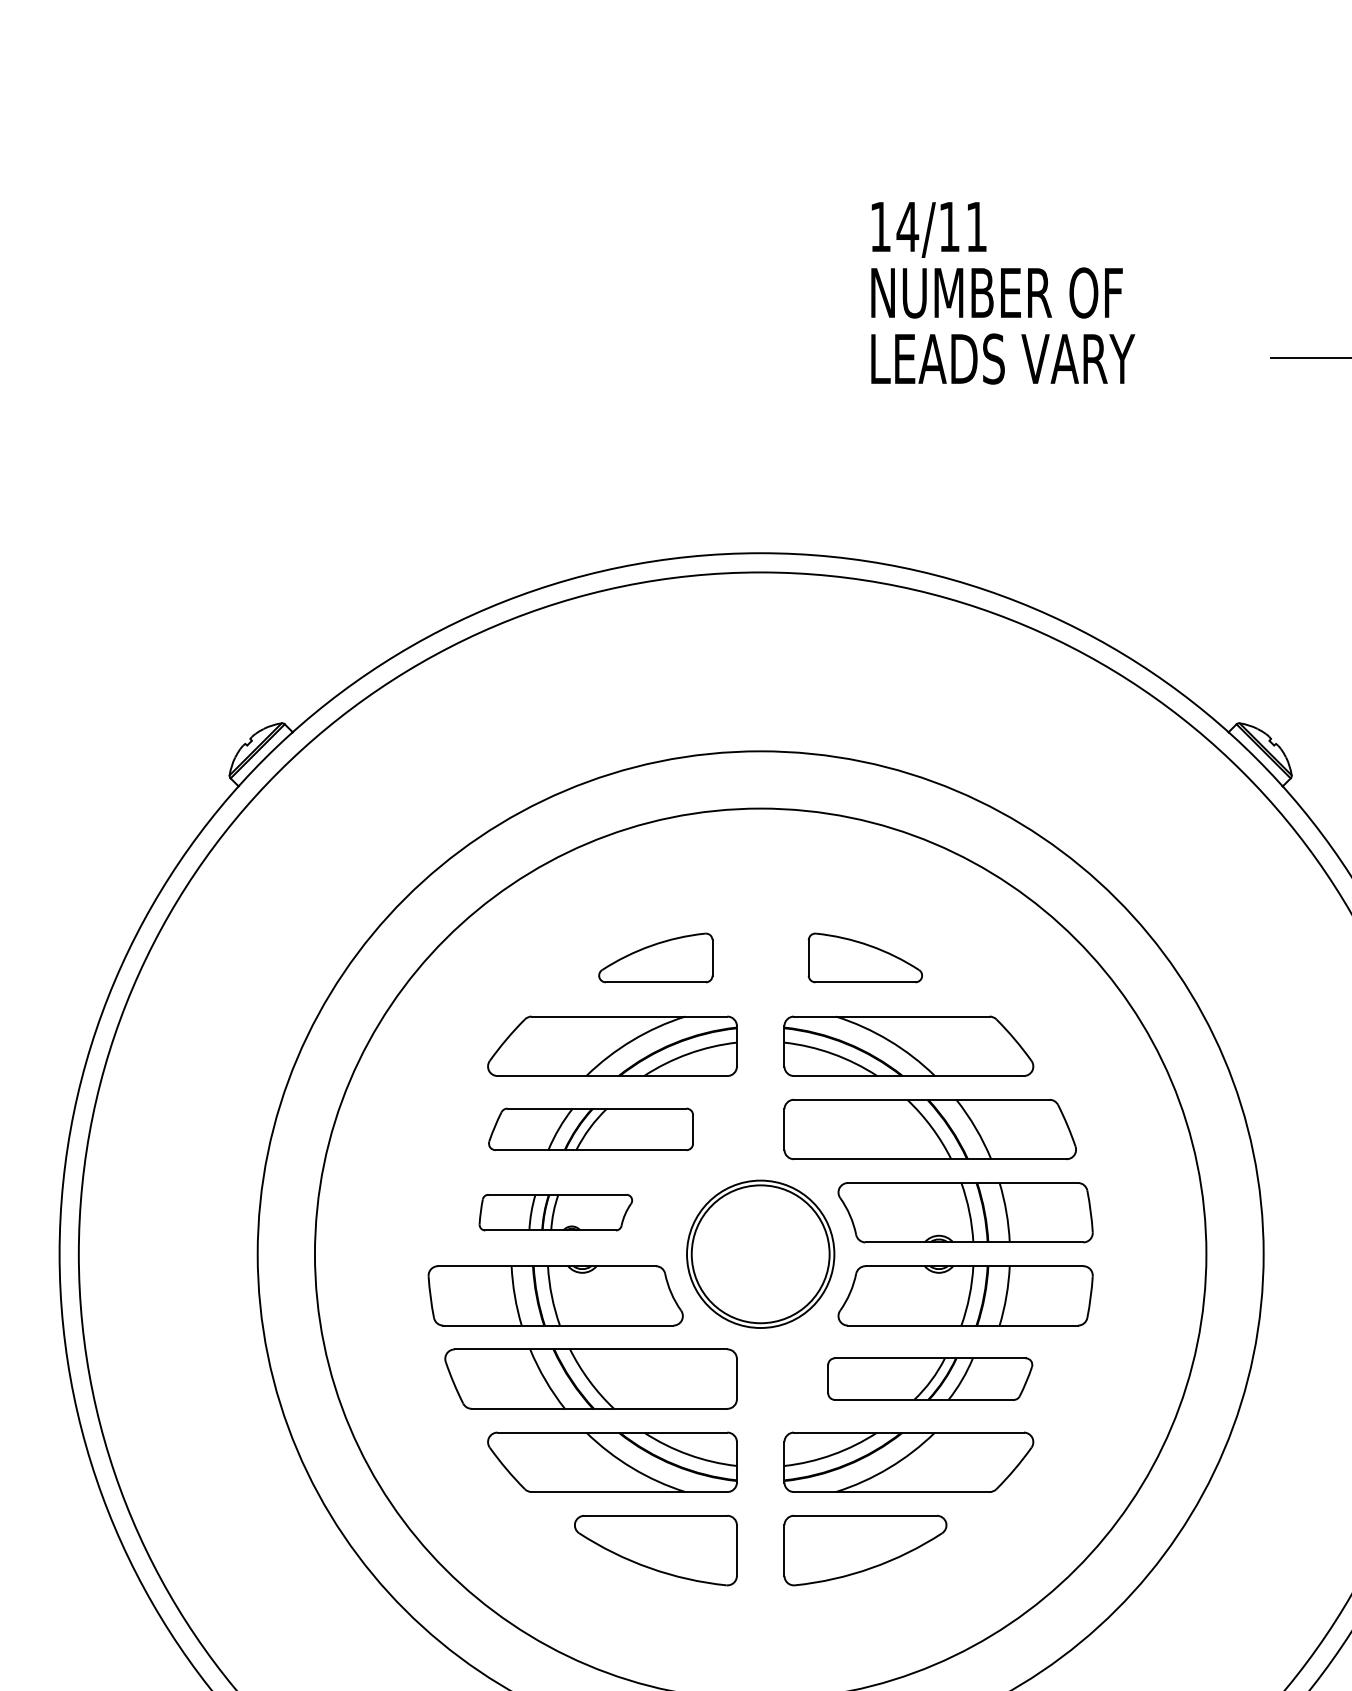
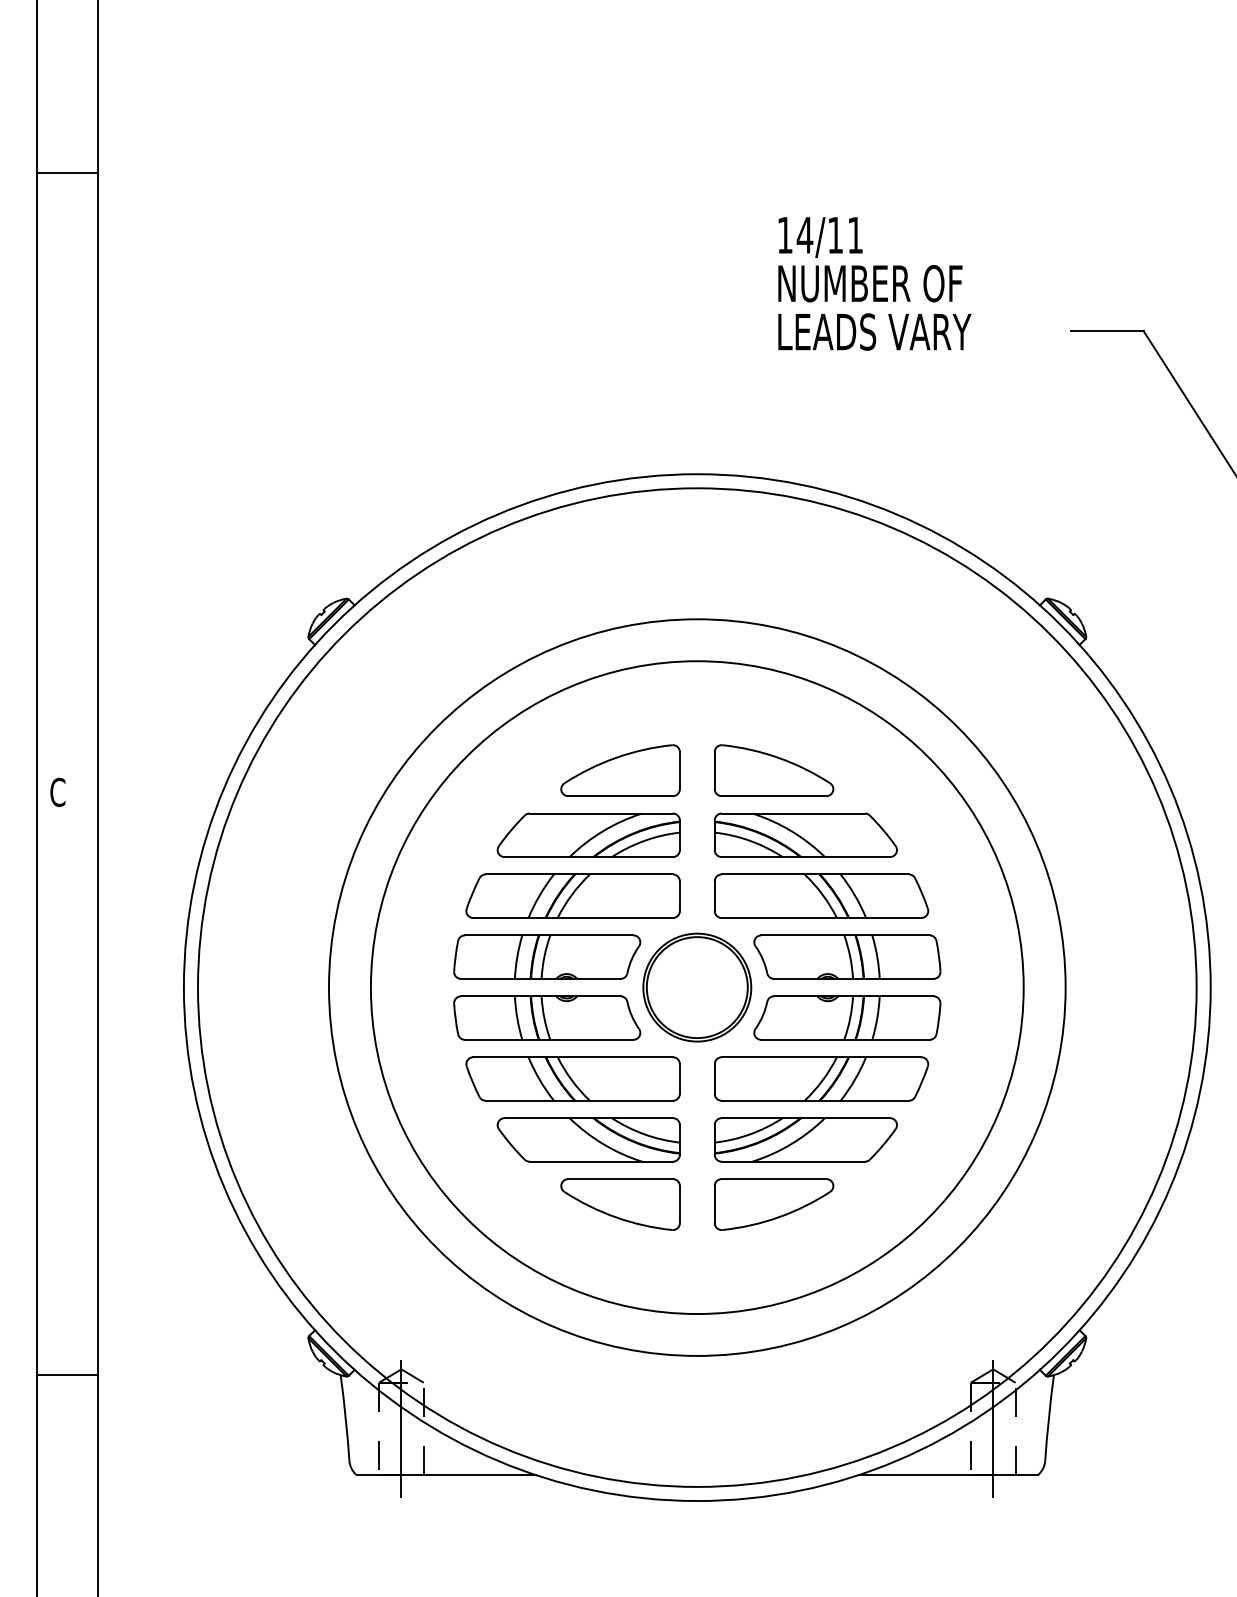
part: (655, 957) -> (620, 770), size x1.43
part: (864, 957) -> (773, 770), size x1.43
part: (590, 1128) -> (572, 895), size x1.43
part: (556, 1211) -> (547, 956), size x1.67
part: (930, 1378) -> (821, 1078), size x1.43

